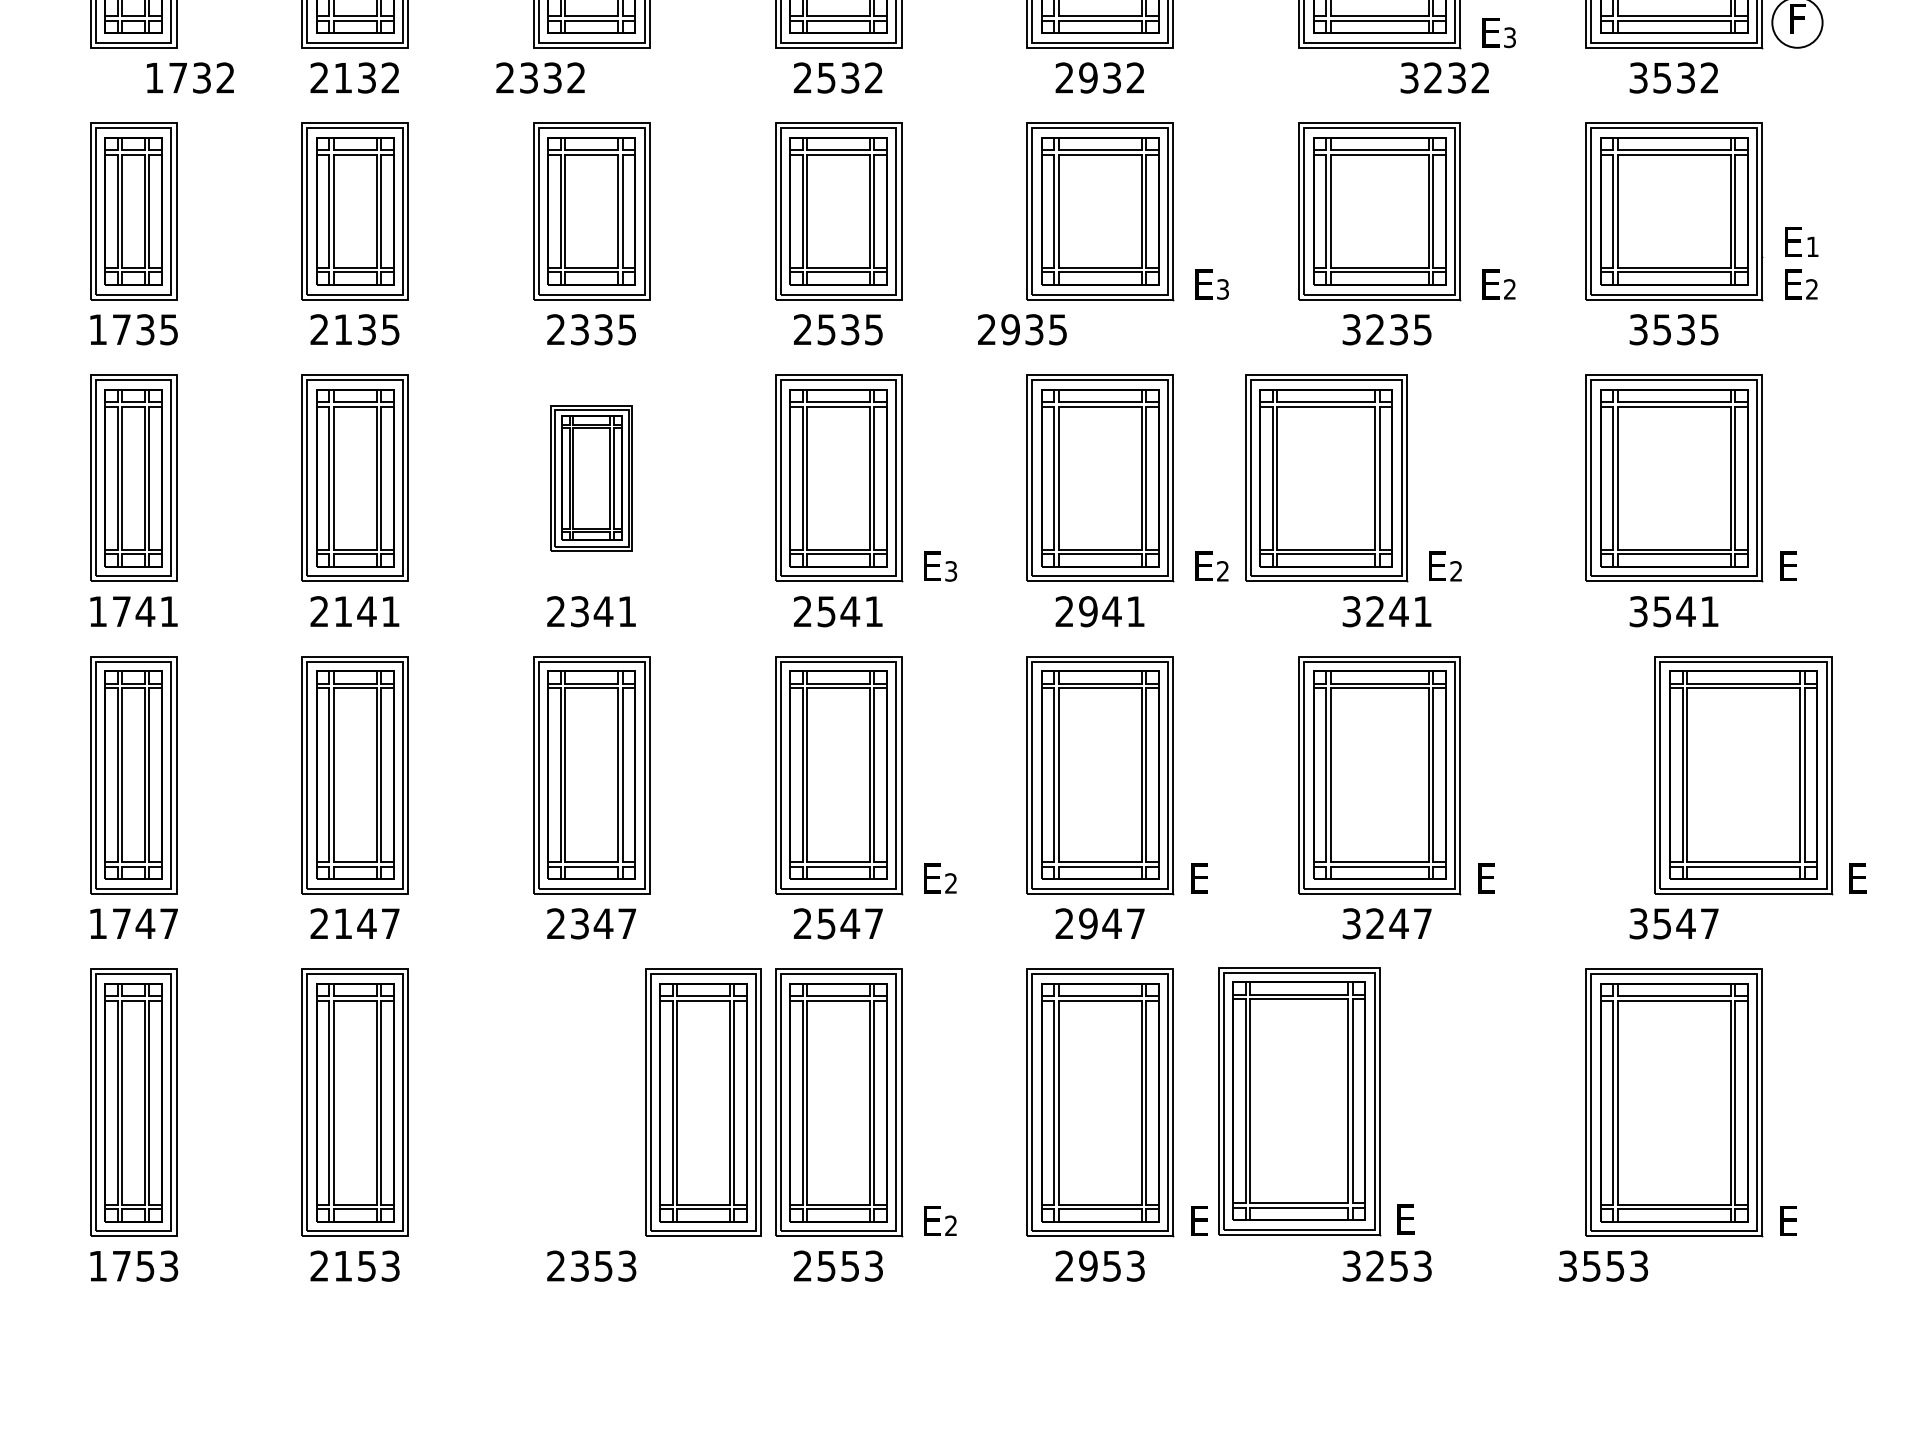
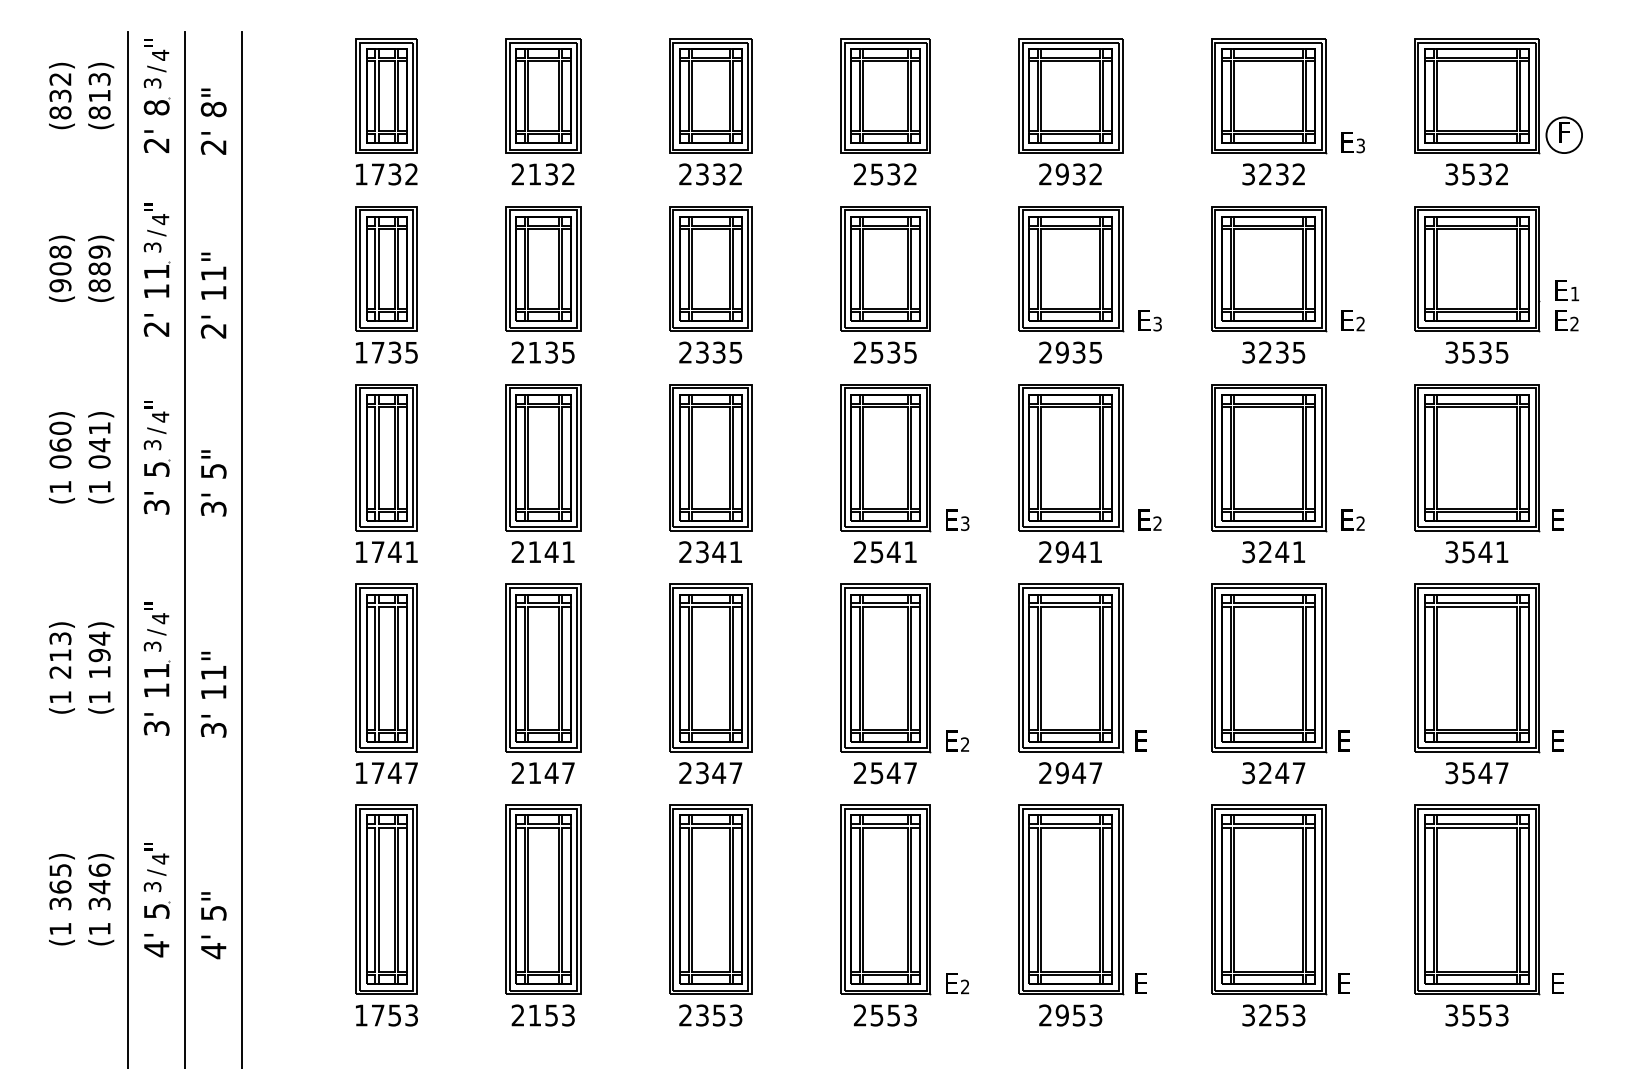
text: (190, 78) -> (386, 174), moved
text: (540, 78) -> (710, 174), moved
text: (1444, 78) -> (1273, 174), moved
text: (1022, 329) -> (1070, 352), moved
part: (591, 477) -> (710, 457), size x1.43
part: (1352, 479) -> (1287, 458), moved
part: (1759, 775) -> (1488, 668), moved
part: (1316, 1100) -> (1280, 899), moved
part: (702, 1102) -> (710, 899), moved
text: (1602, 1266) -> (1476, 1015), moved

